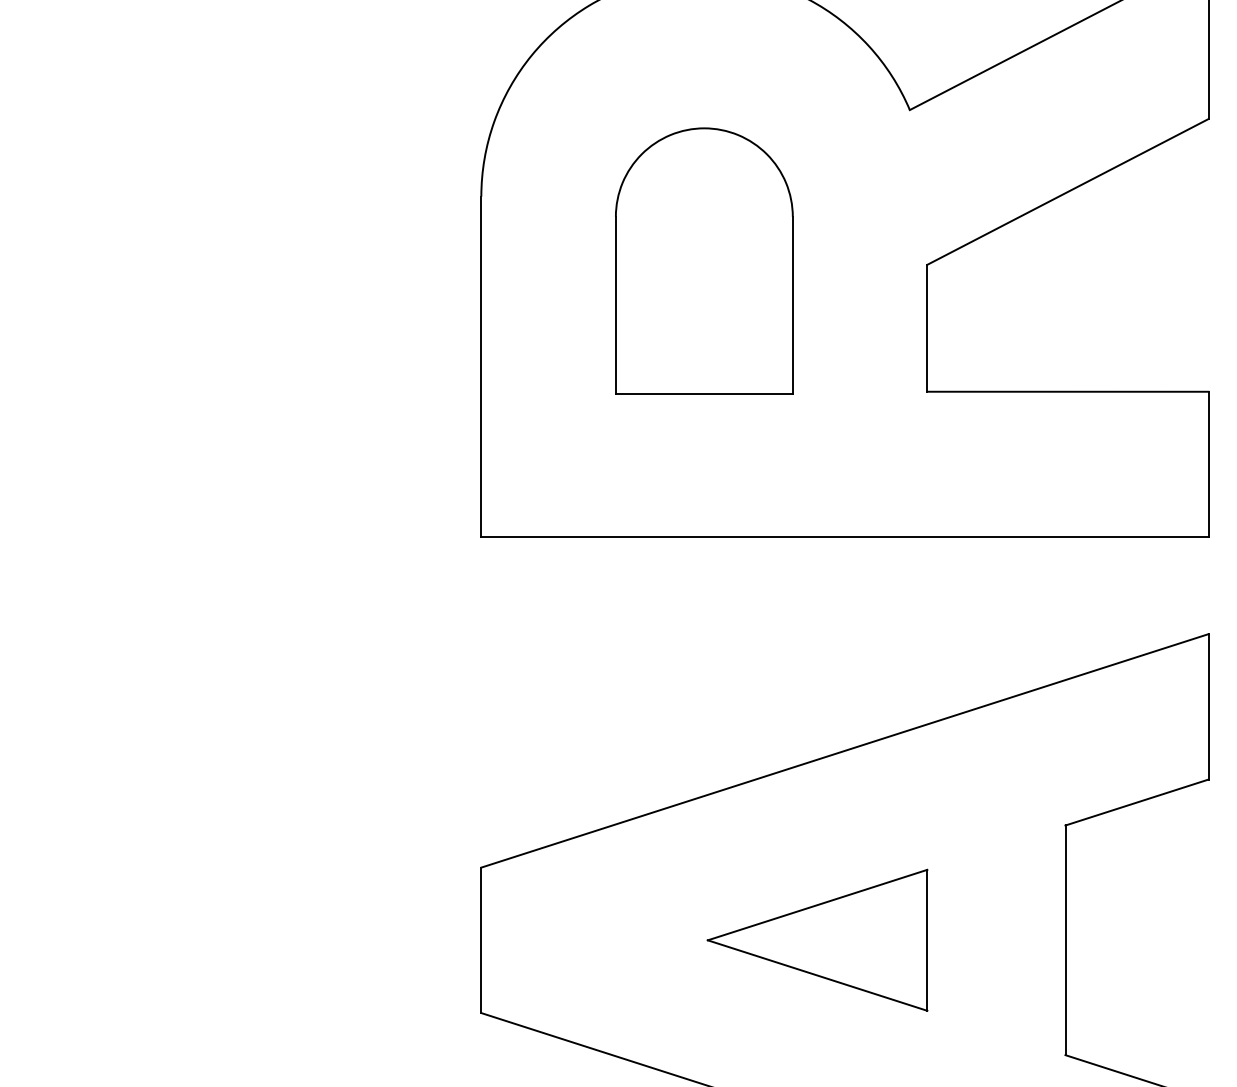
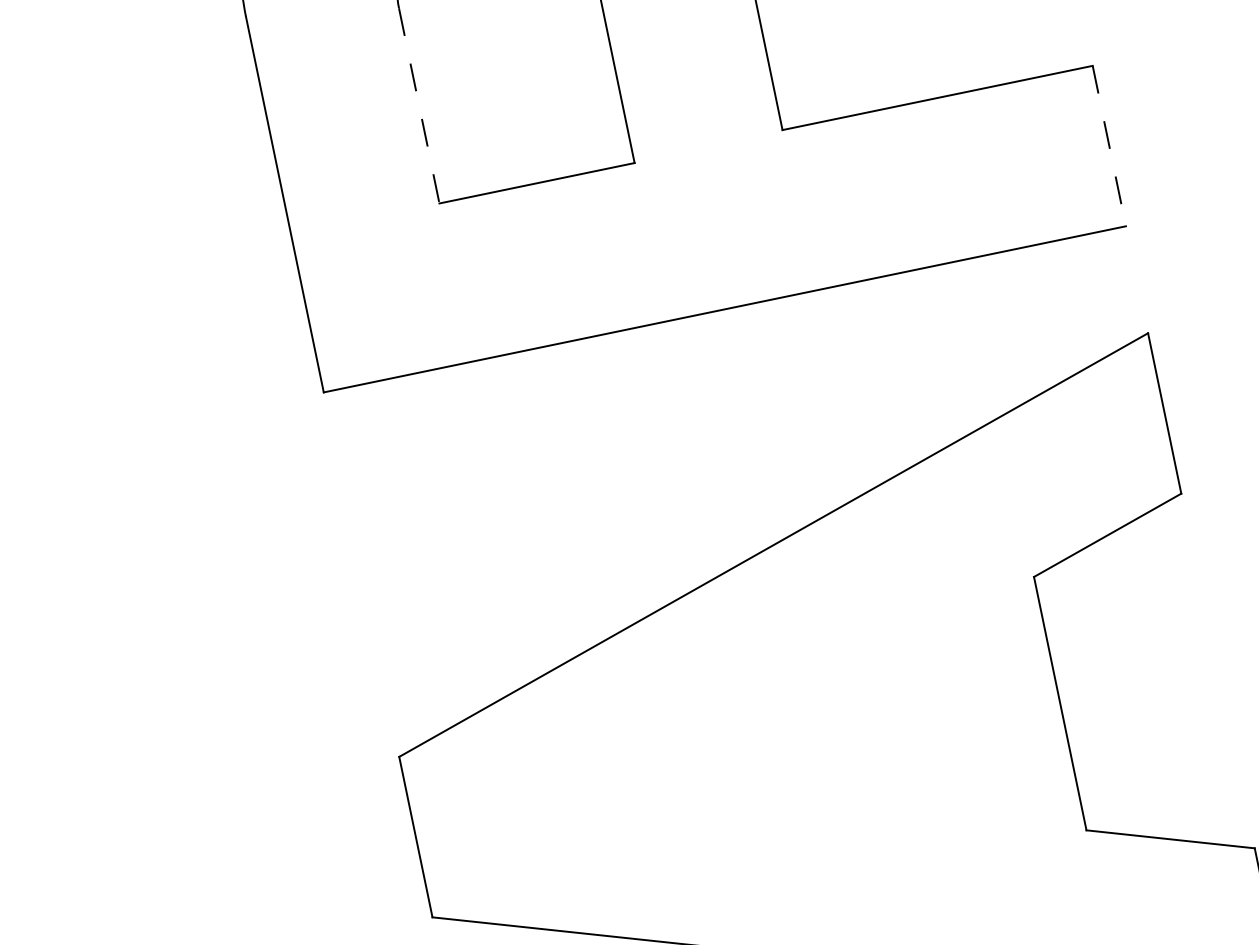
line: (615, 305) -> (418, 106), solid -> dashed
line: (1208, 464) -> (1109, 146), solid -> dashed
part: (817, 939) -> (786, 759), removed

